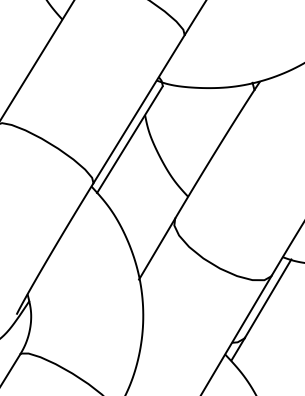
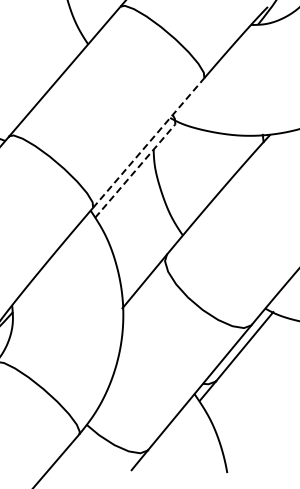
line: (138, 108) -> (148, 142), solid -> dashed
line: (130, 138) -> (135, 170), solid -> dashed

